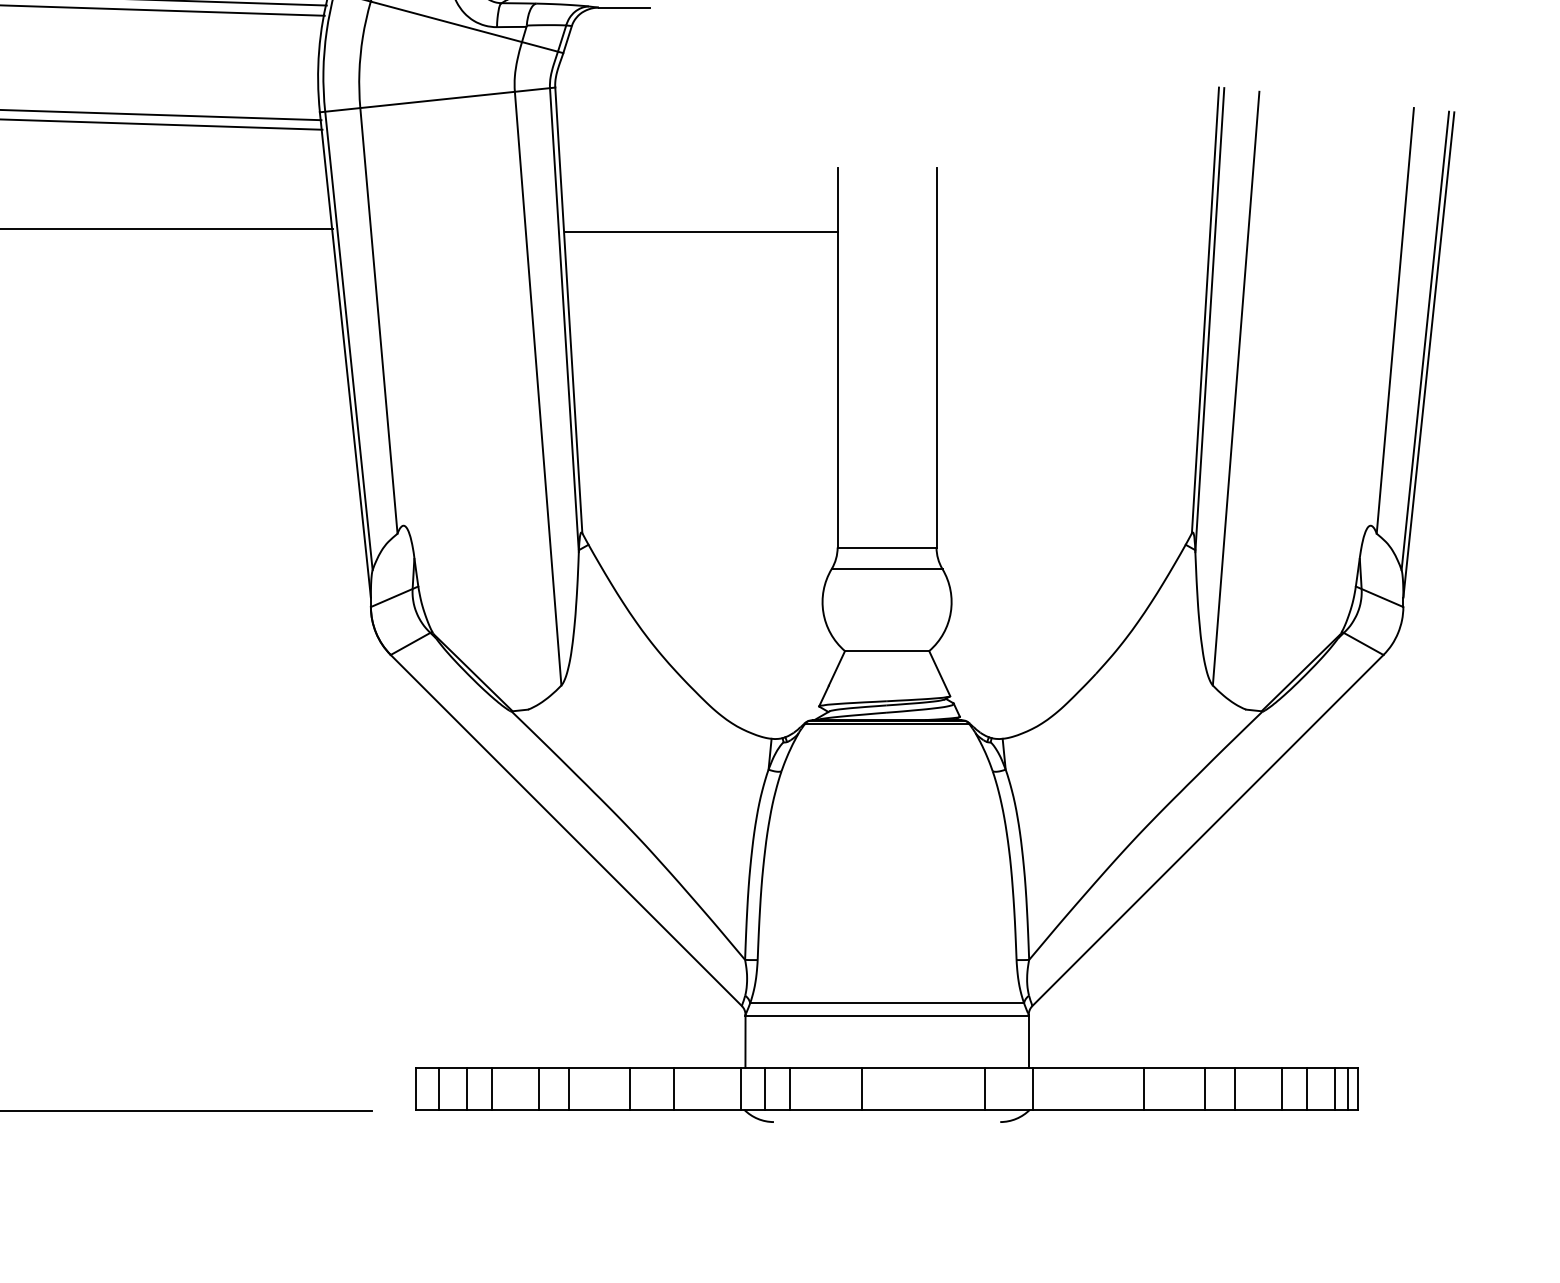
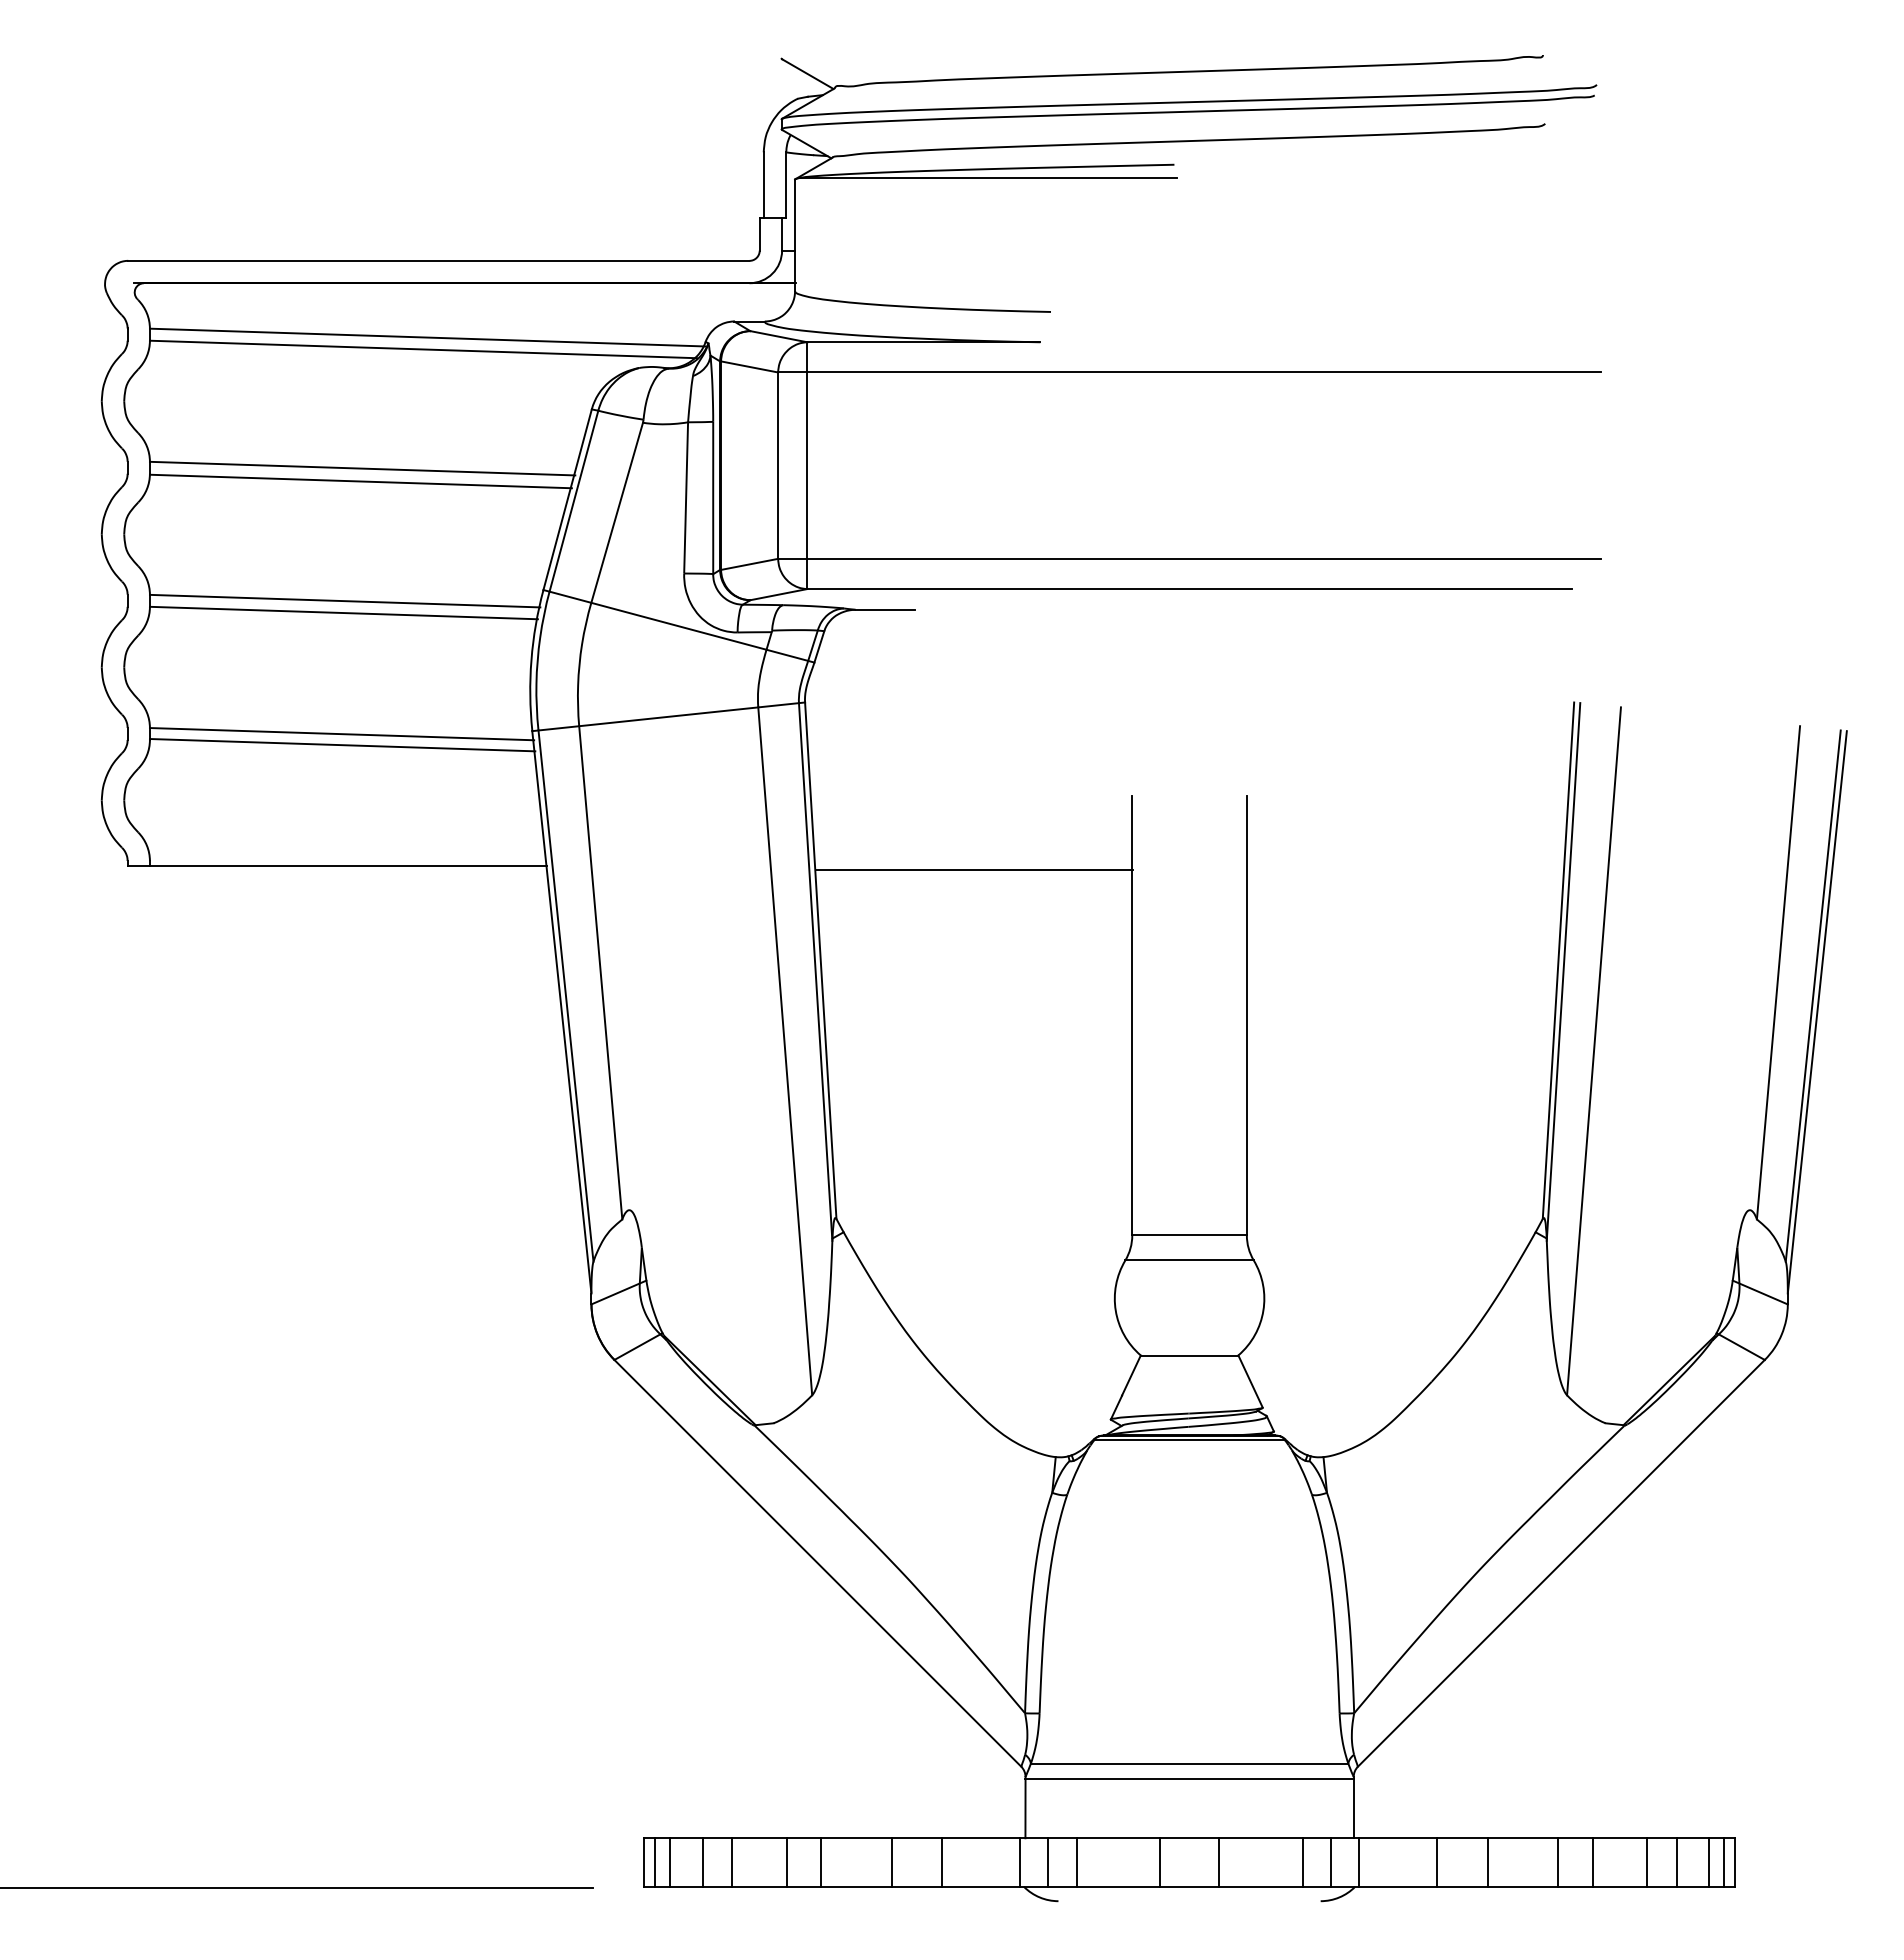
line: (426, 1088) -> (655, 1862), added
line: (912, 1088) -> (1218, 1862), added
line: (1008, 1088) -> (1330, 1862), added
line: (1101, 1088) -> (1437, 1862), added

